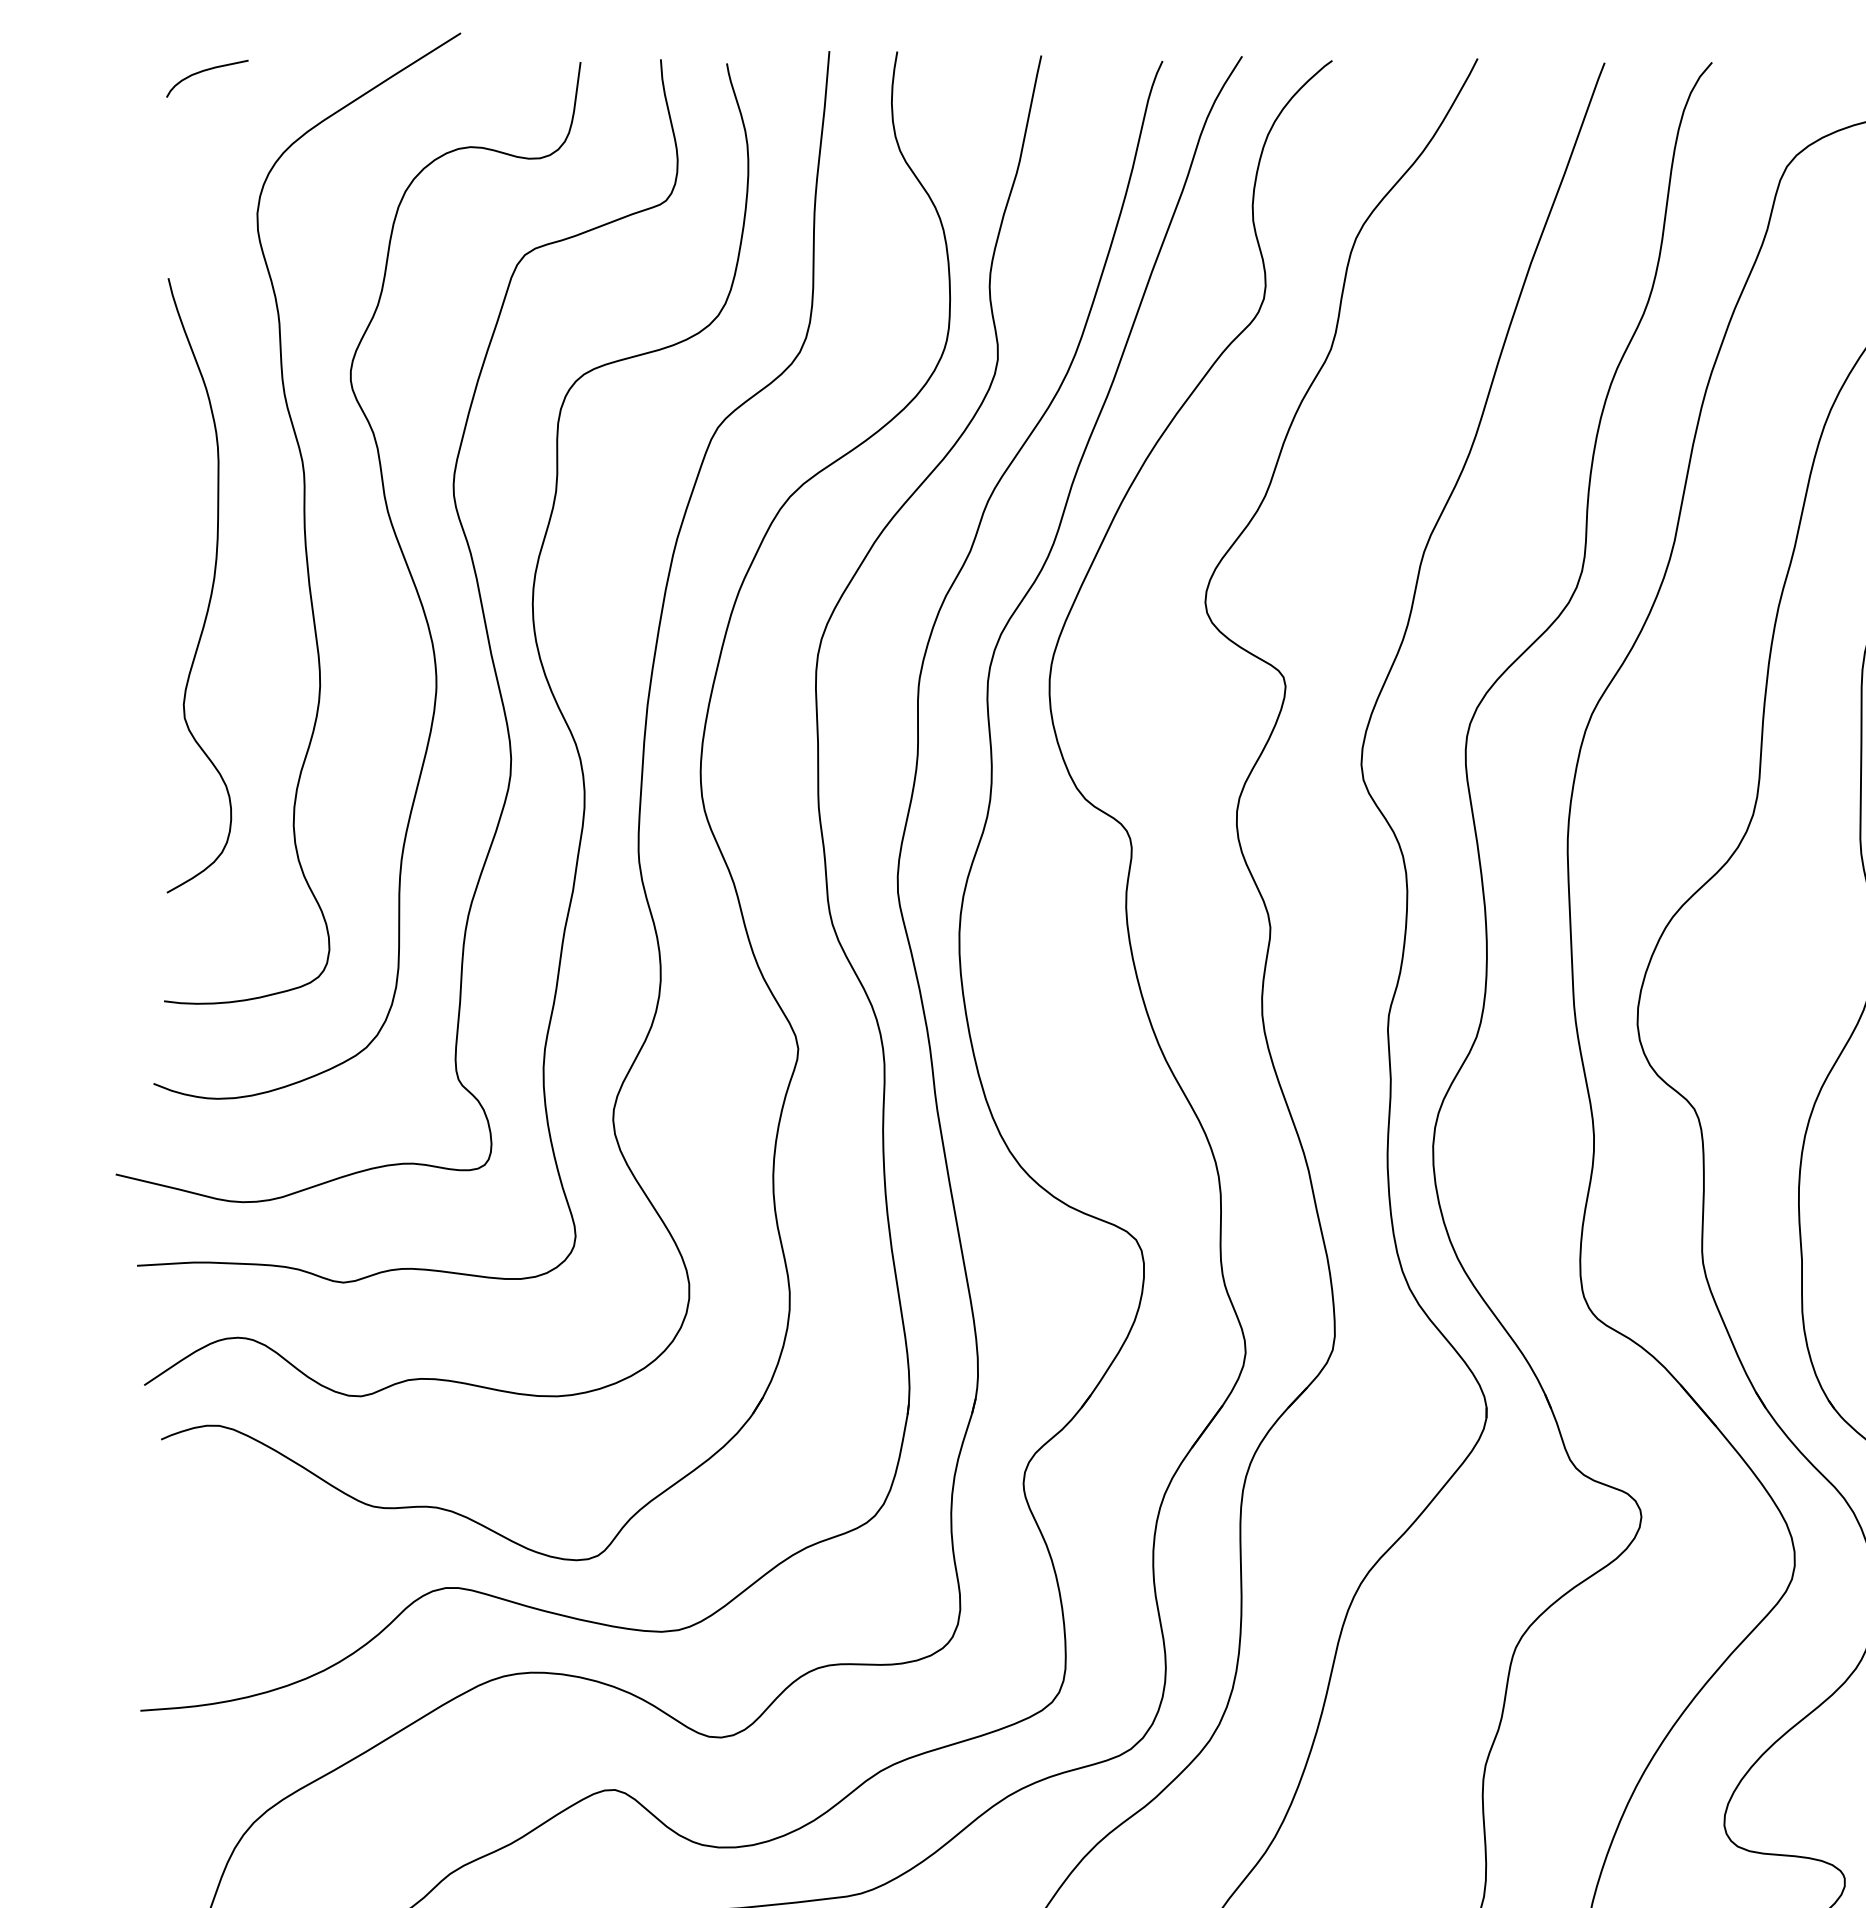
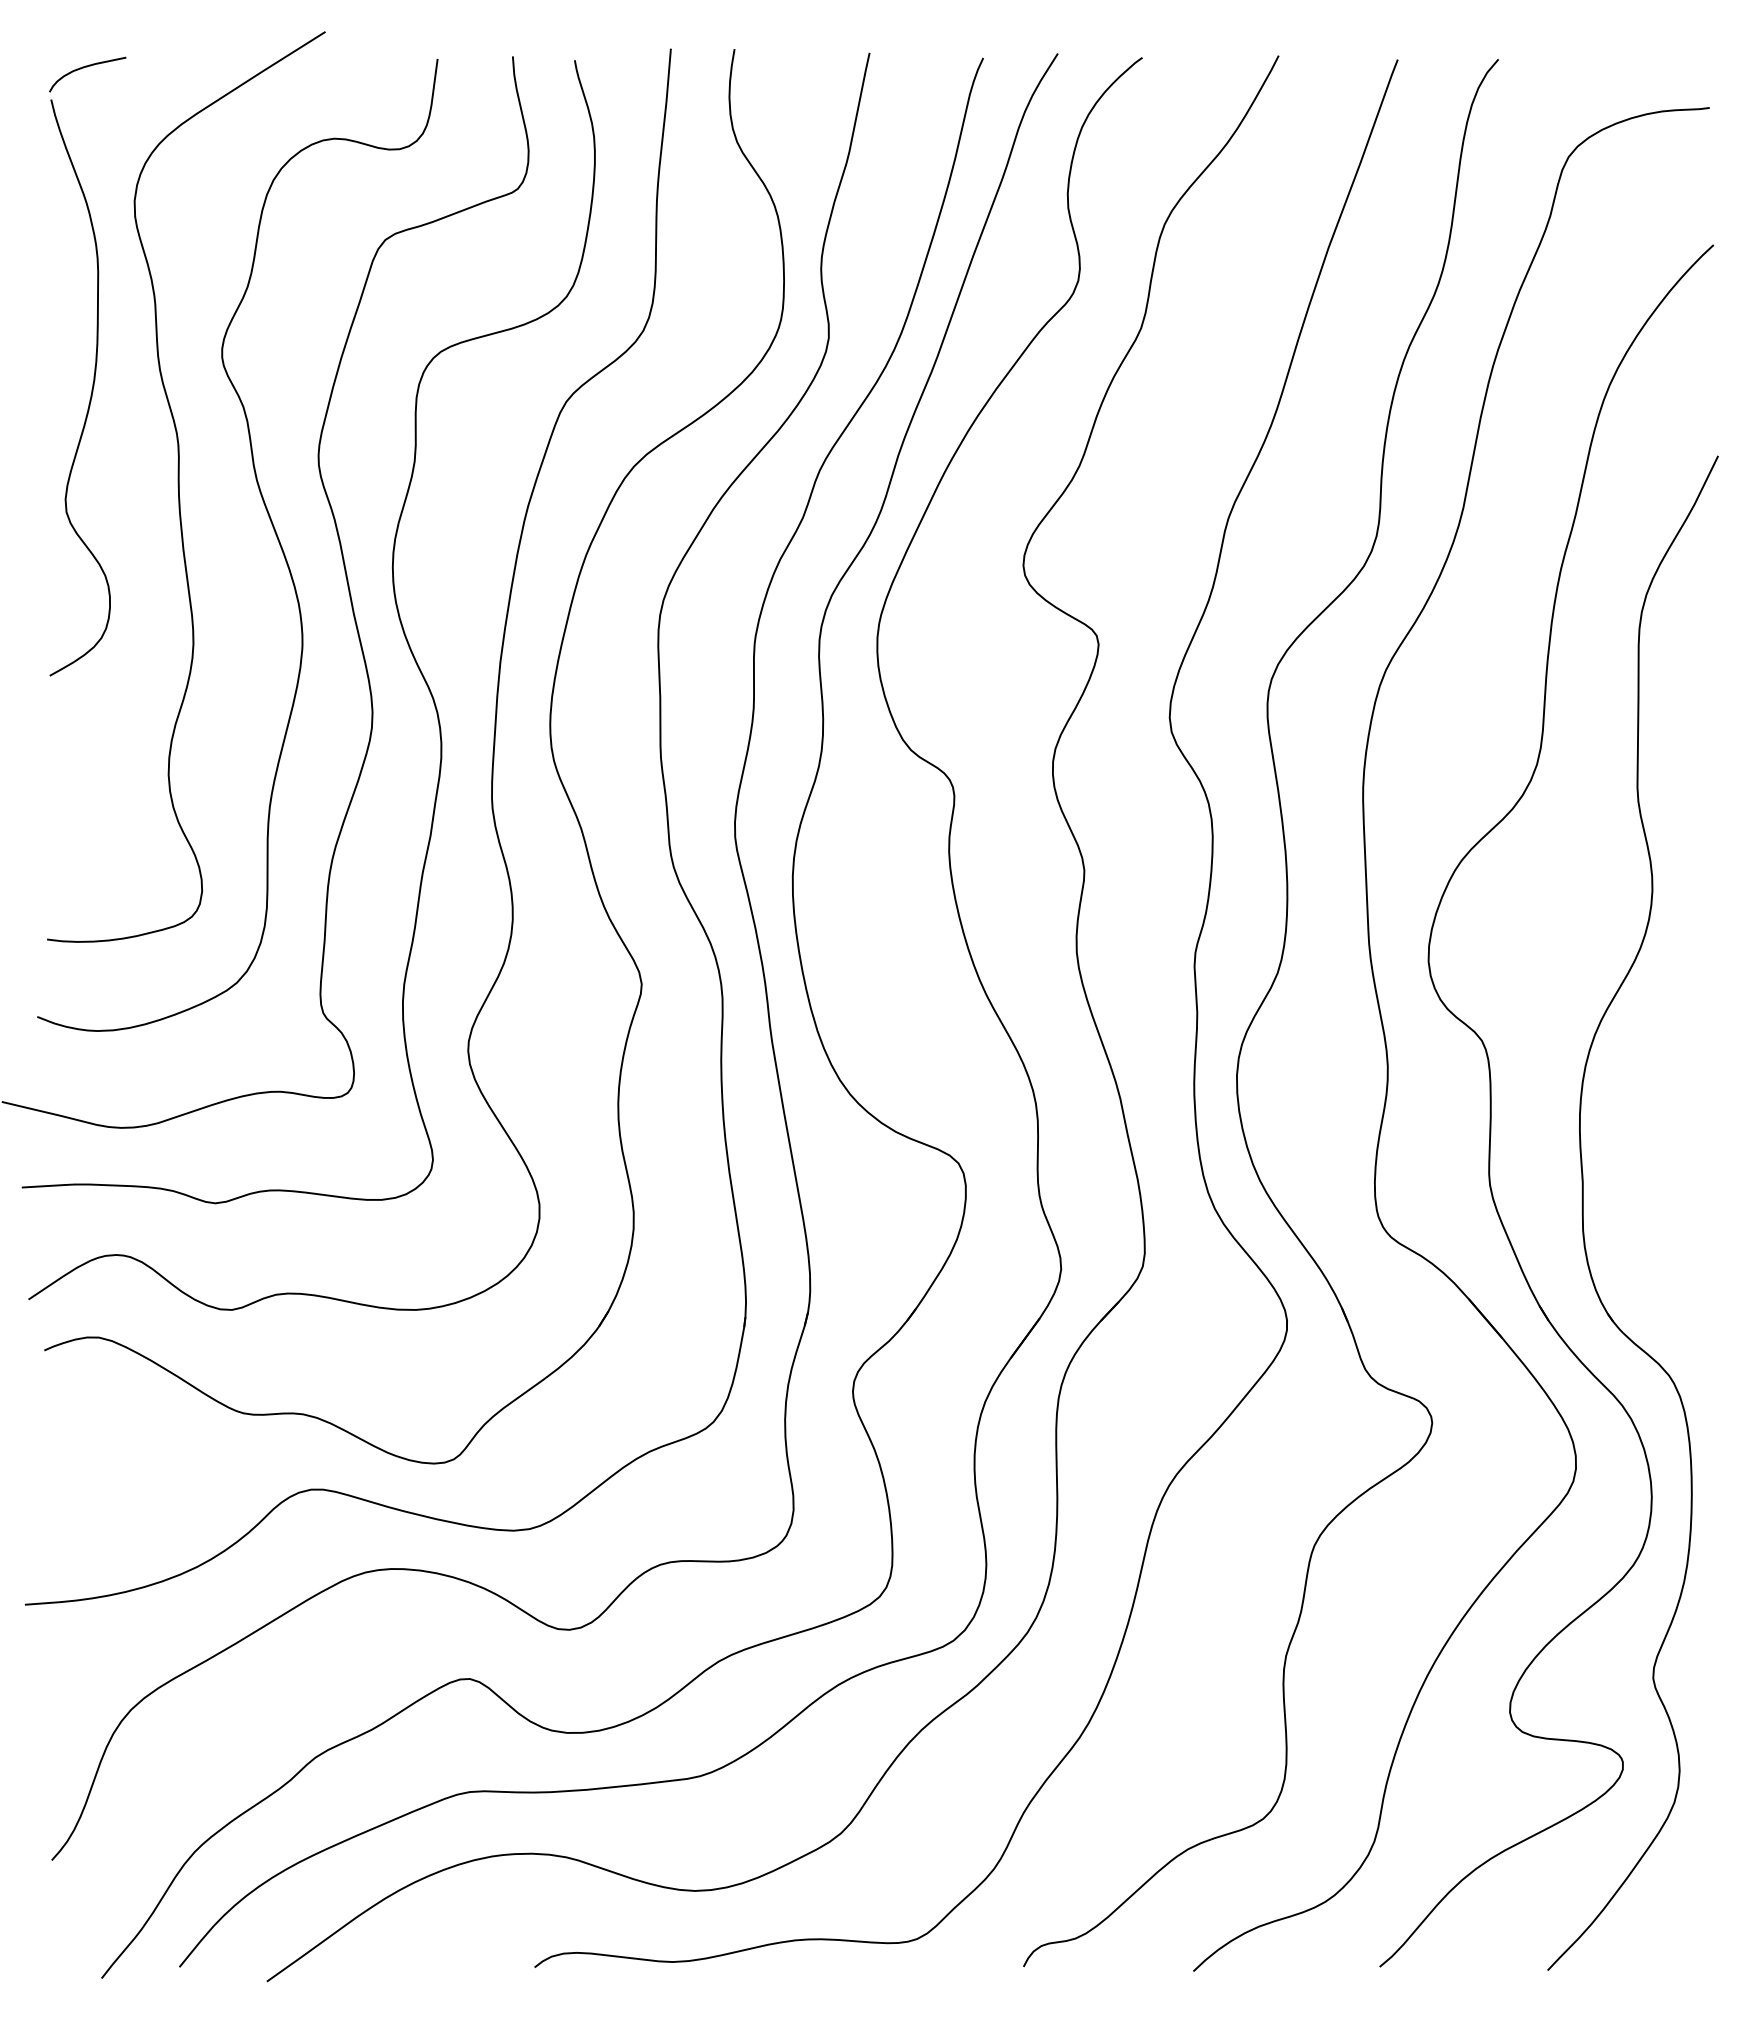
curve: (211, 587) -> (91, 389), moved

